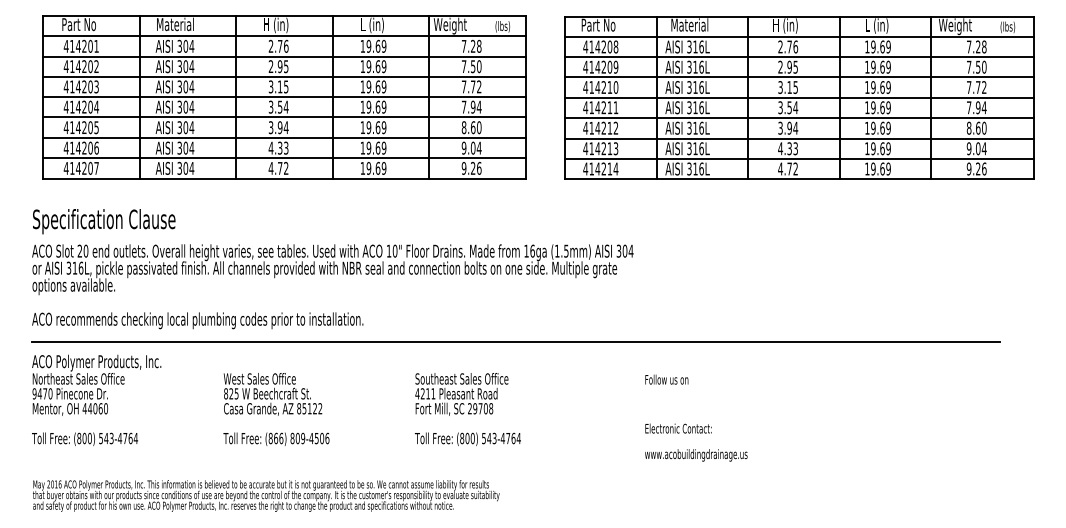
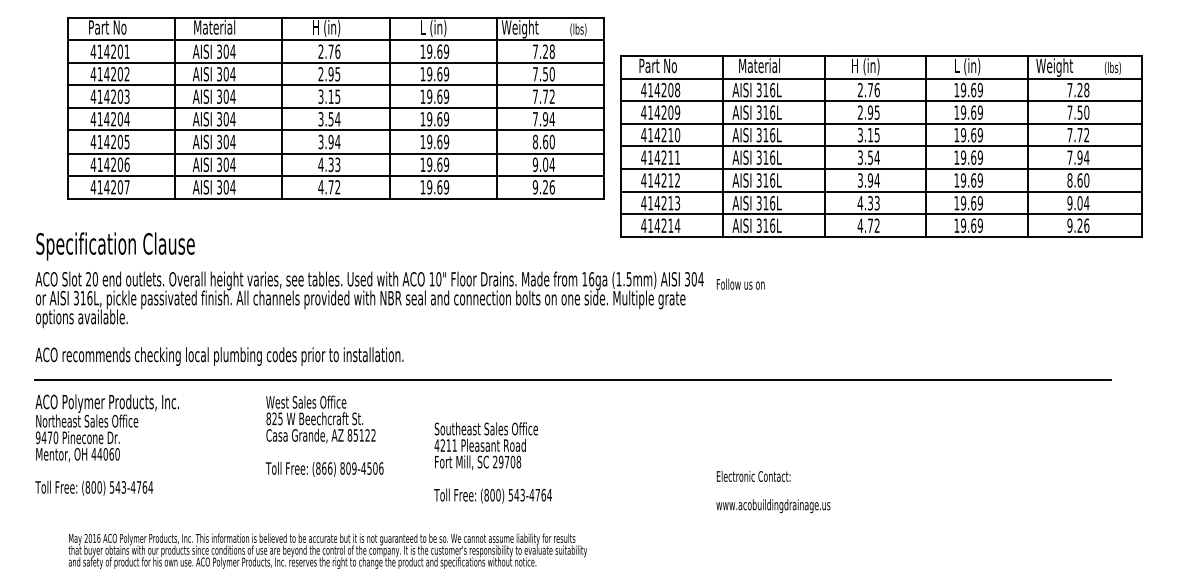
part: (284, 97) -> (335, 108), moved
part: (799, 97) -> (881, 146), moved
text: (666, 379) -> (740, 284), moved
text: (276, 409) -> (324, 436), moved
text: (467, 409) -> (492, 462), moved
text: (266, 495) -> (328, 550), moved

